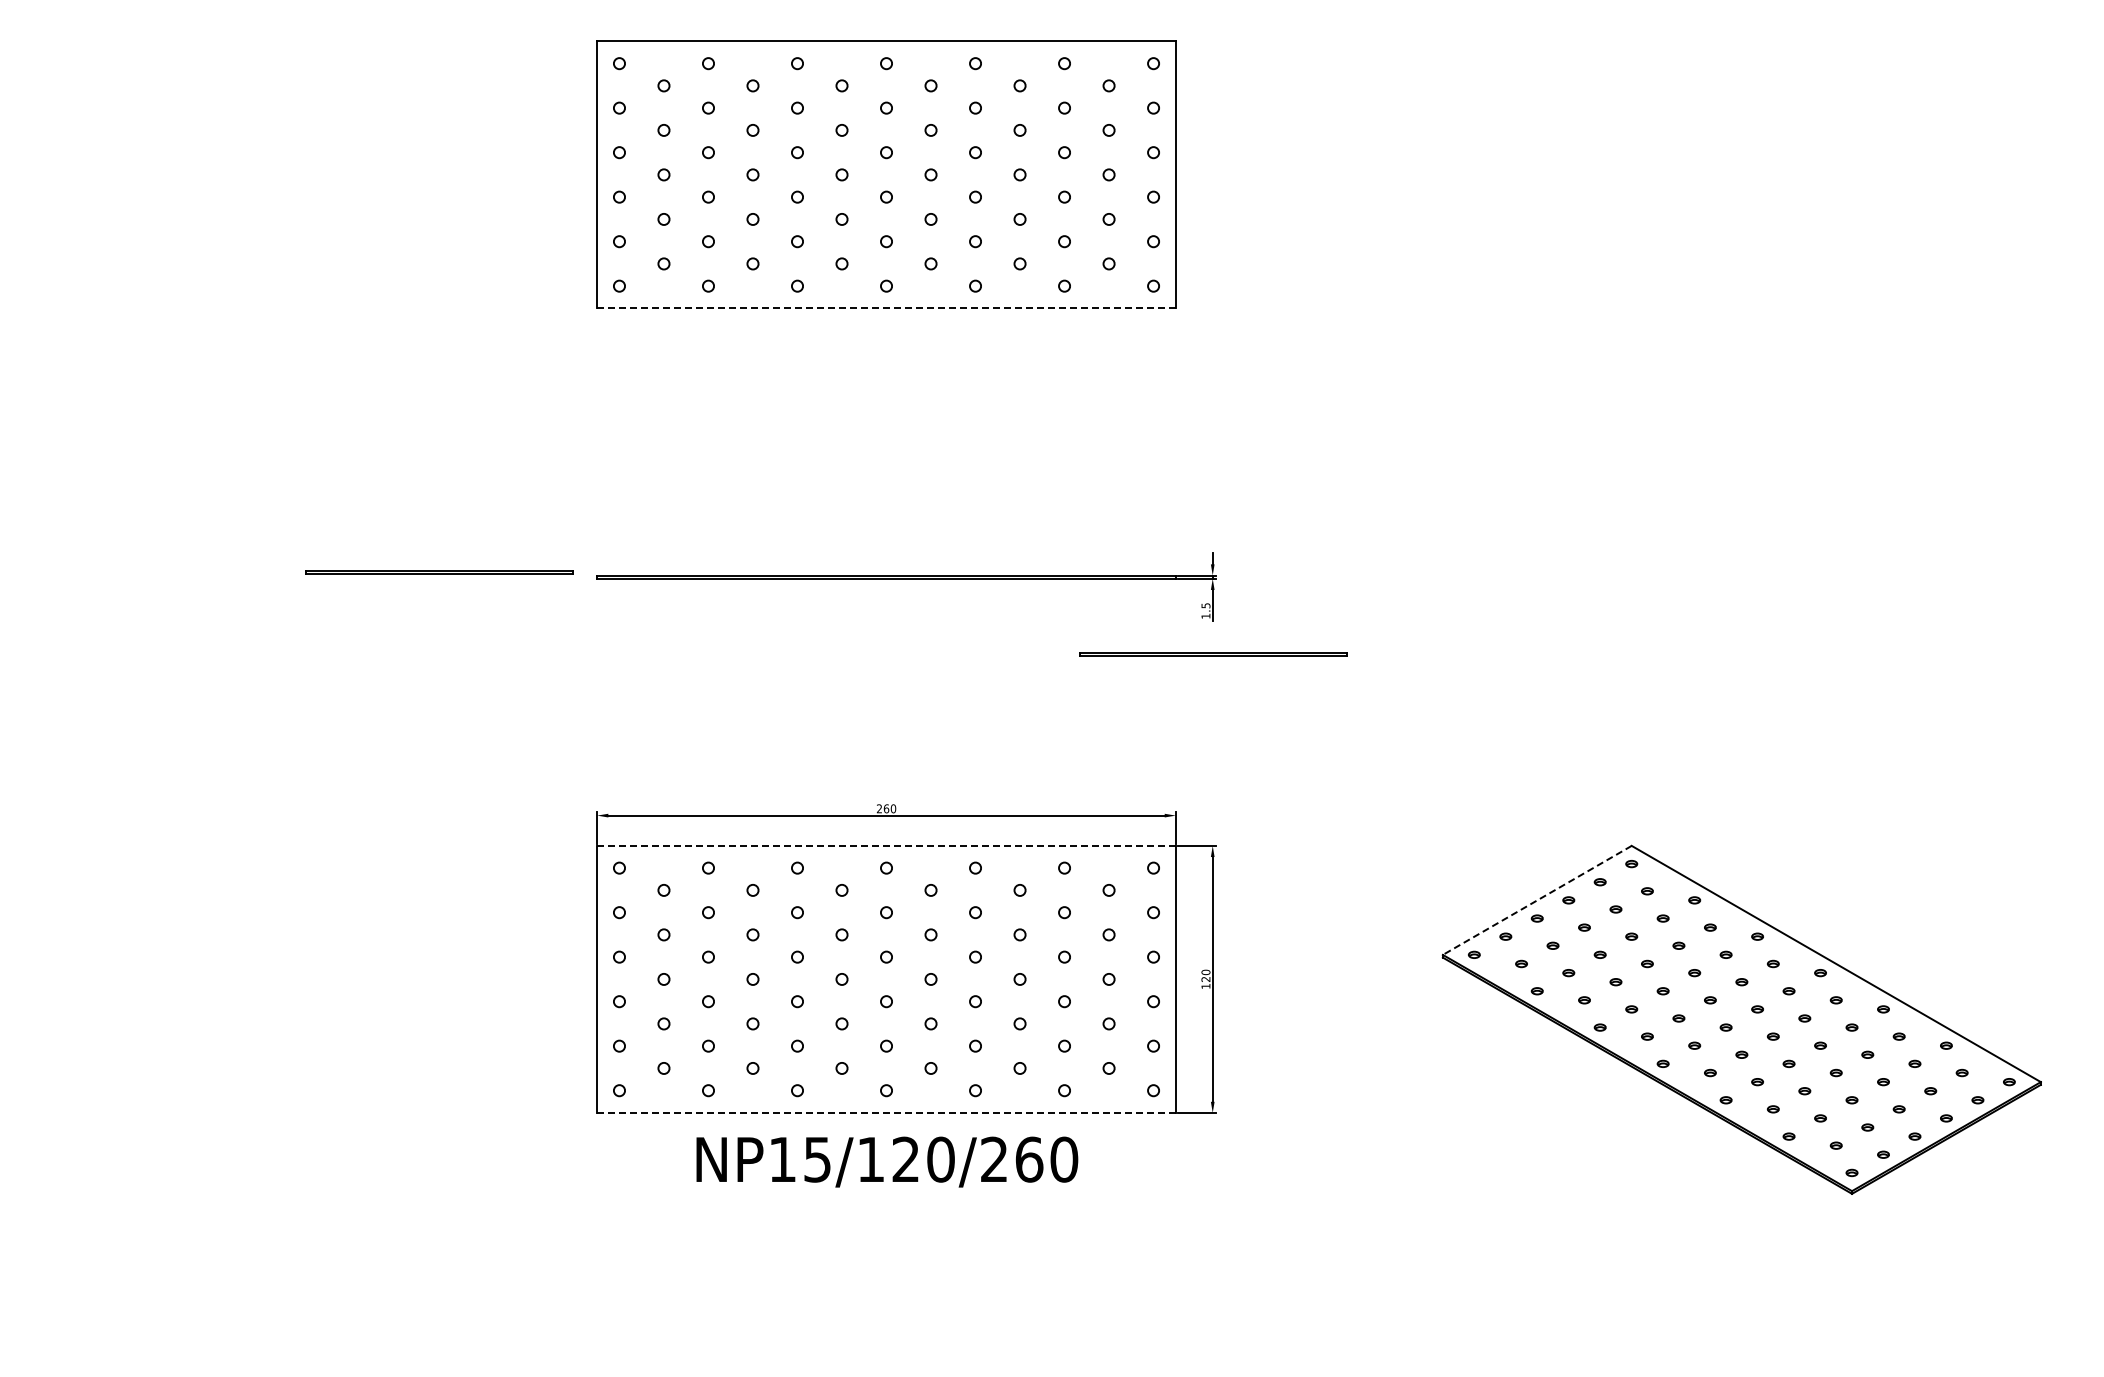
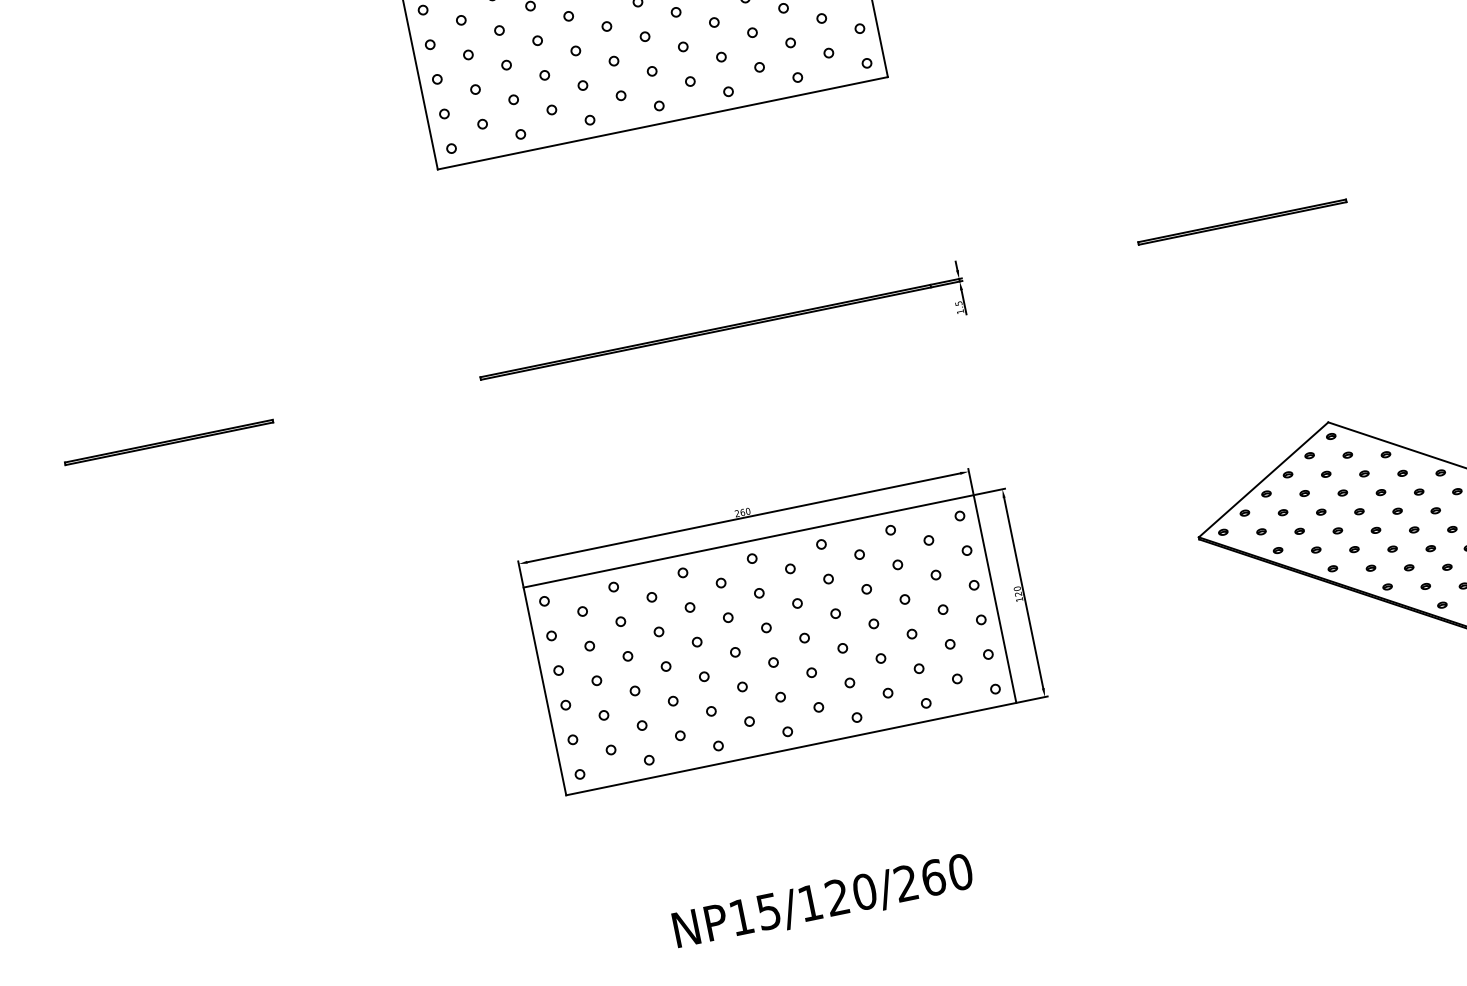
line: (887, 308) -> (663, 123), dashed -> solid
line: (439, 571) -> (168, 441), moved
line: (1213, 653) -> (1242, 221), moved
line: (886, 845) -> (748, 541), dashed -> solid
line: (1536, 900) -> (1262, 480), dashed -> solid
line: (887, 1112) -> (791, 748), dashed -> solid
text: (887, 1161) -> (823, 901), moved

